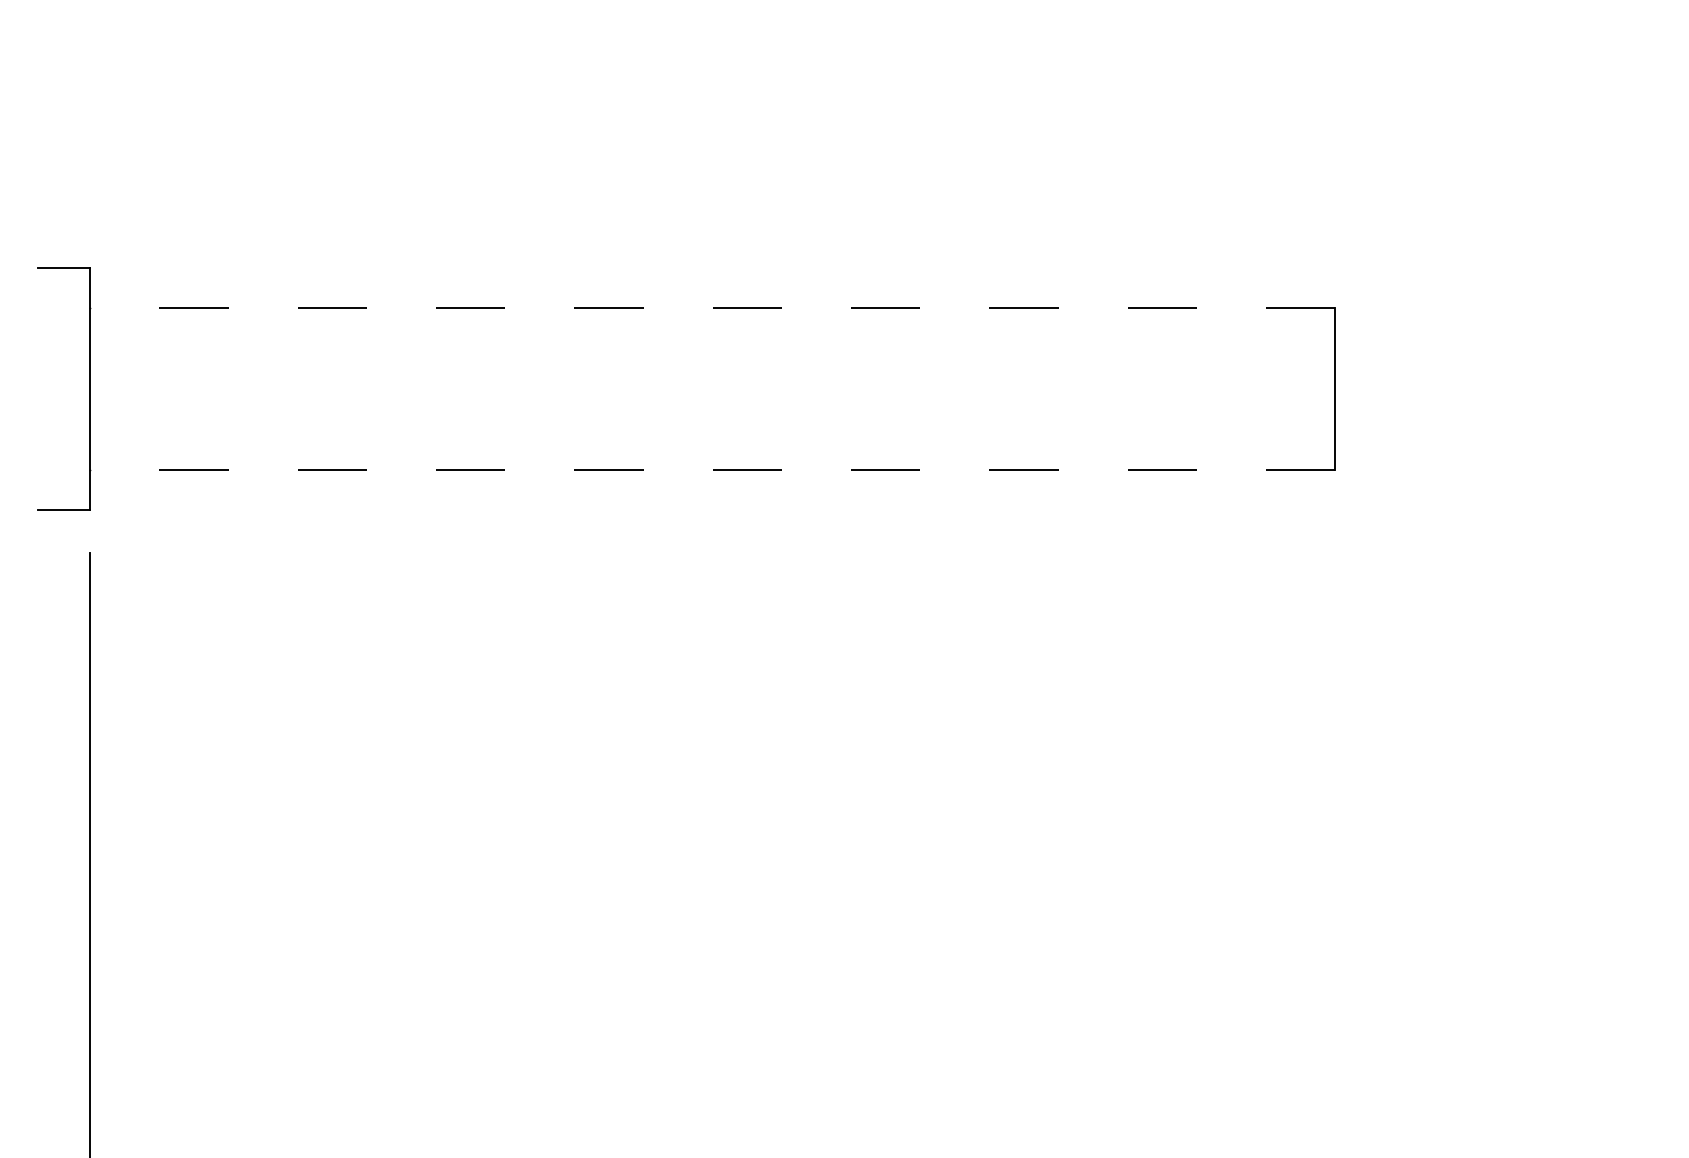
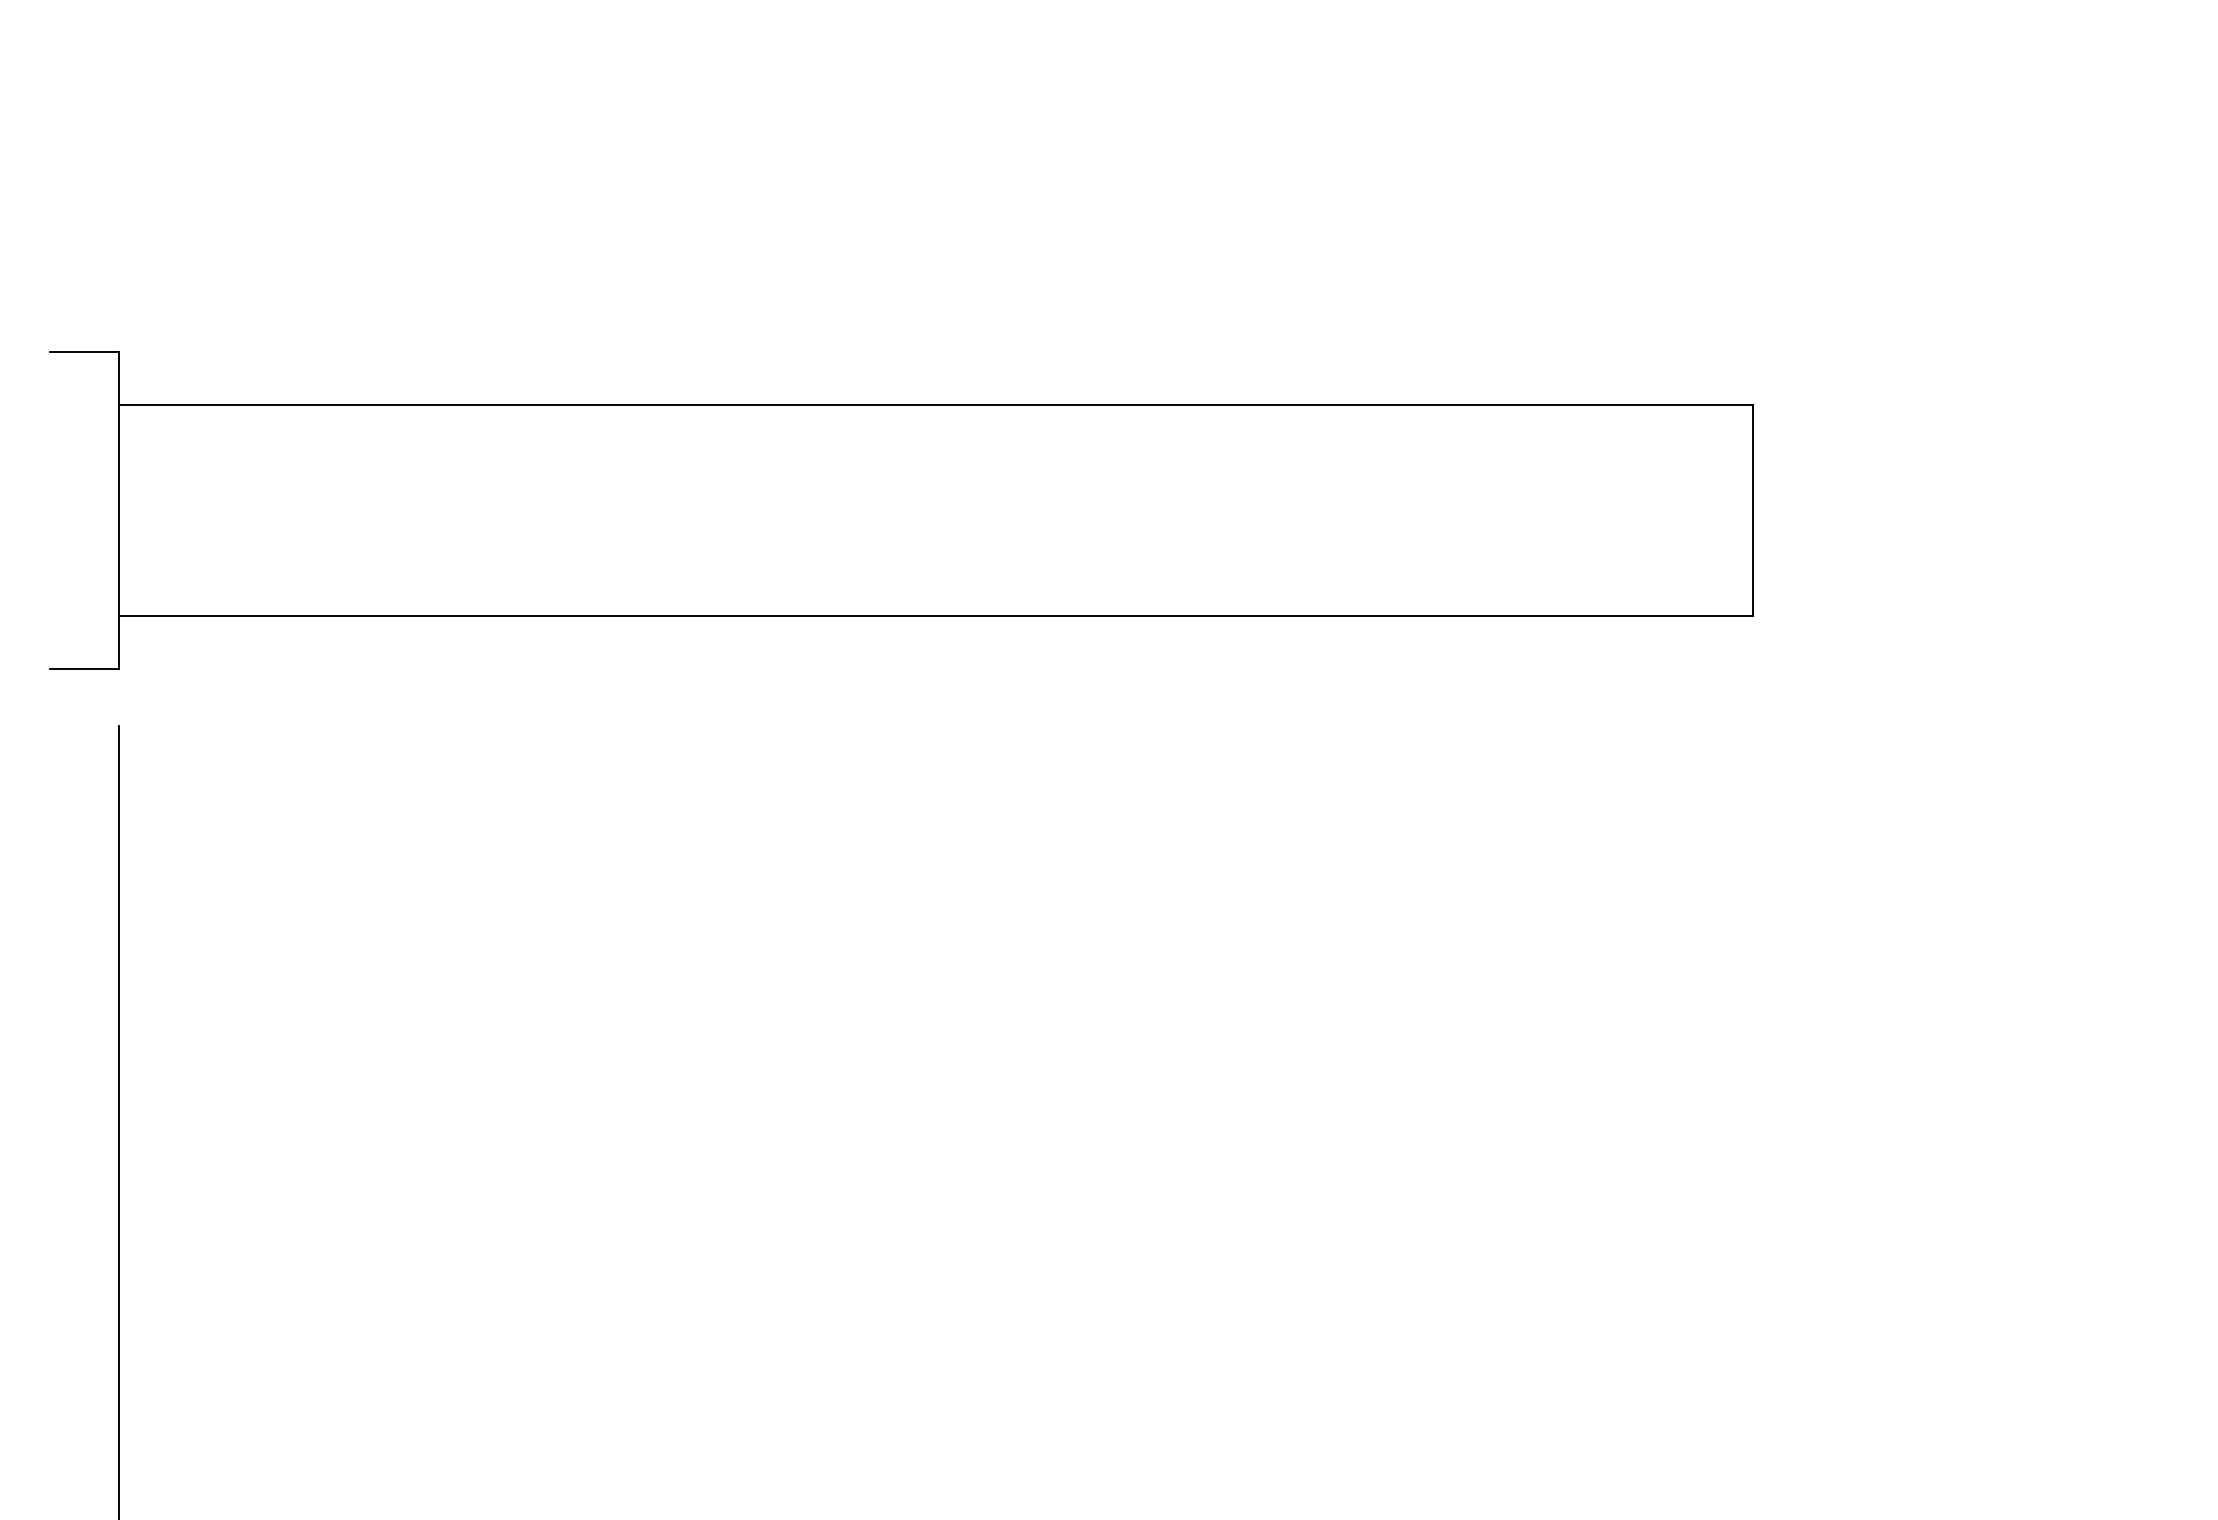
line: (712, 308) -> (935, 404), dashed -> solid
line: (712, 469) -> (935, 616), dashed -> solid

